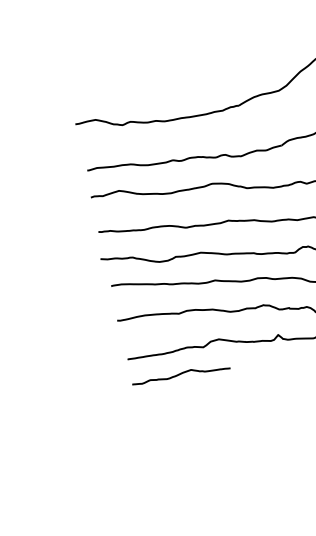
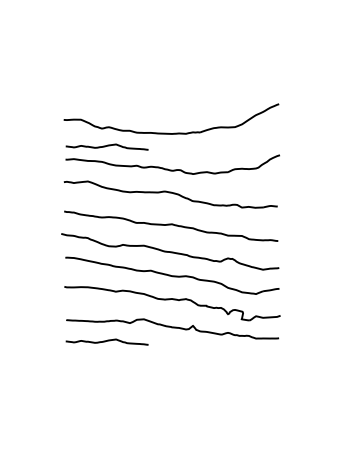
curve: (132, 145) -> (106, 146), added

